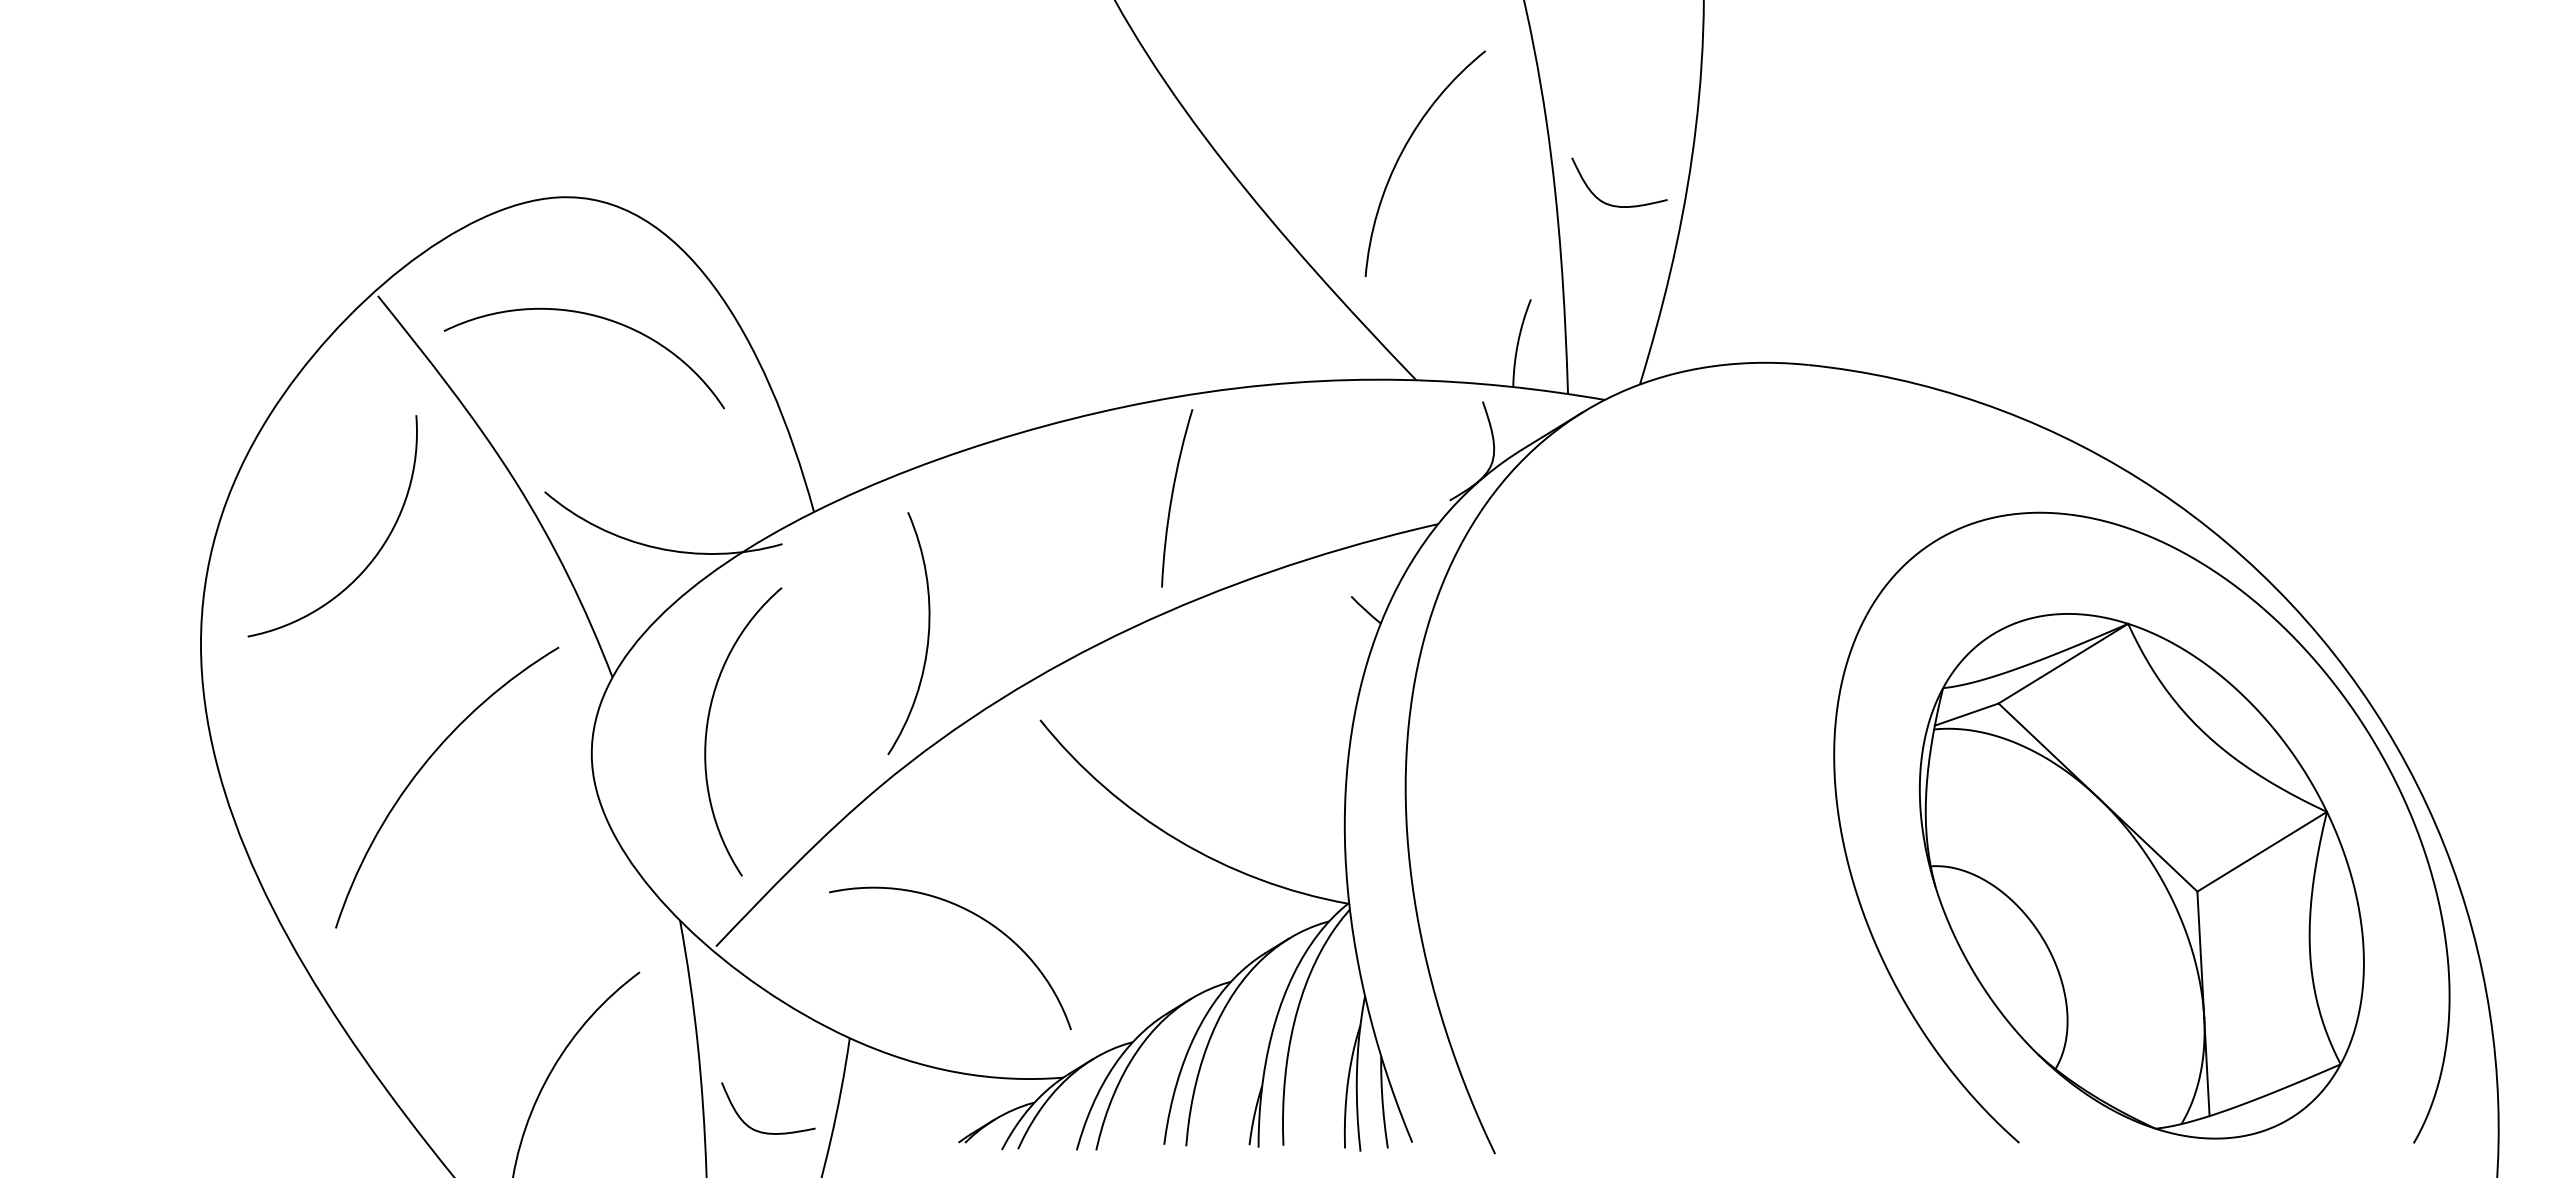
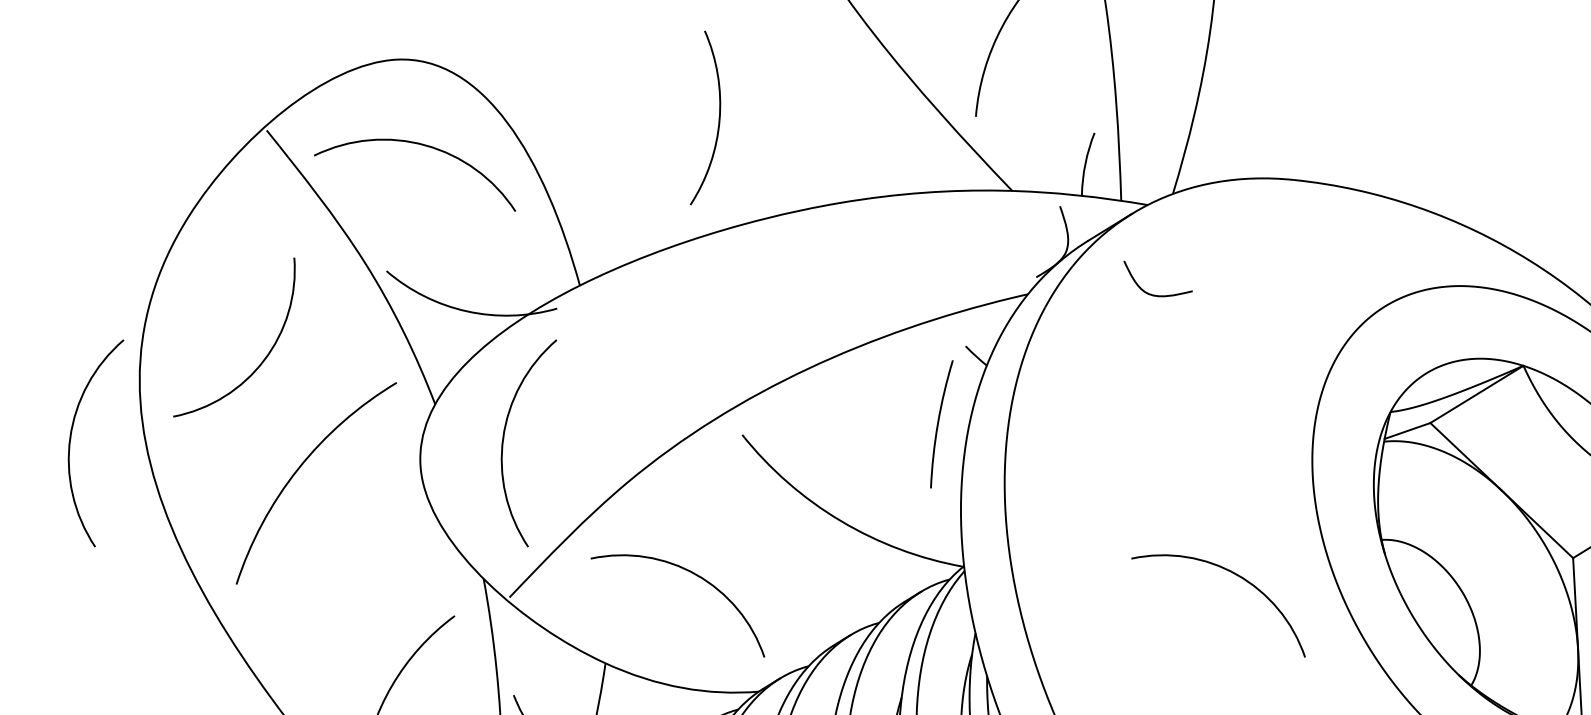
curve: (1619, 205) -> (1158, 295), moved
arc: (1172, 498) -> (938, 424), moved
arc: (372, 558) -> (262, 360), moved
arc: (927, 633) -> (718, 117), moved
arc: (105, 725) -> (71, 438), added
arc: (1729, 916) -> (1237, 575), added

